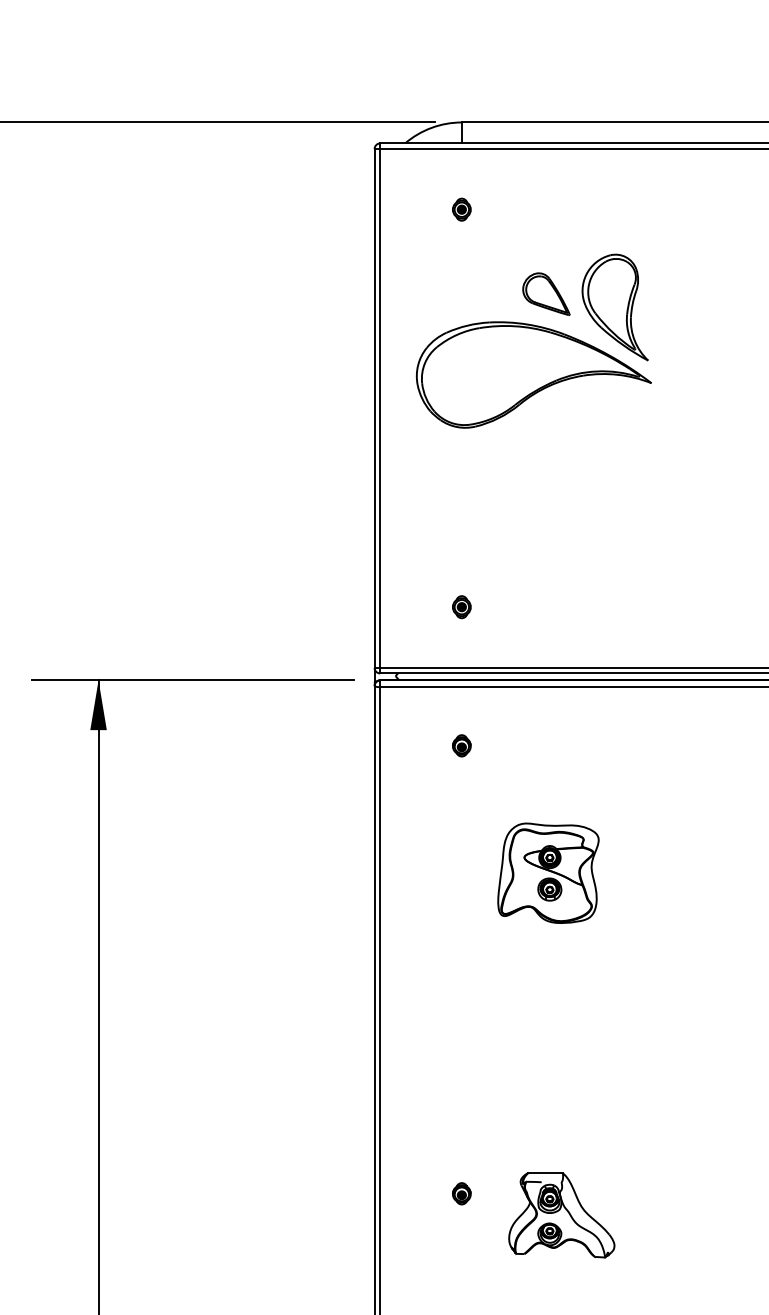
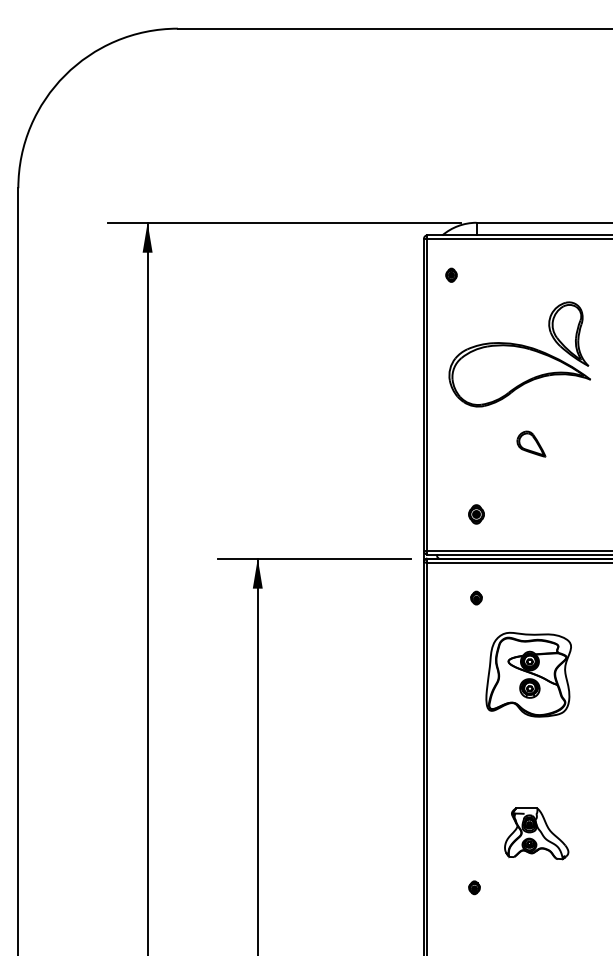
part: (461, 208) -> (451, 274), moved
part: (546, 293) -> (531, 443), moved
part: (461, 606) -> (476, 514), size x1.4
part: (548, 872) -> (528, 674), size x1.4
part: (461, 1193) -> (474, 887), moved
part: (561, 1214) -> (536, 833), moved

